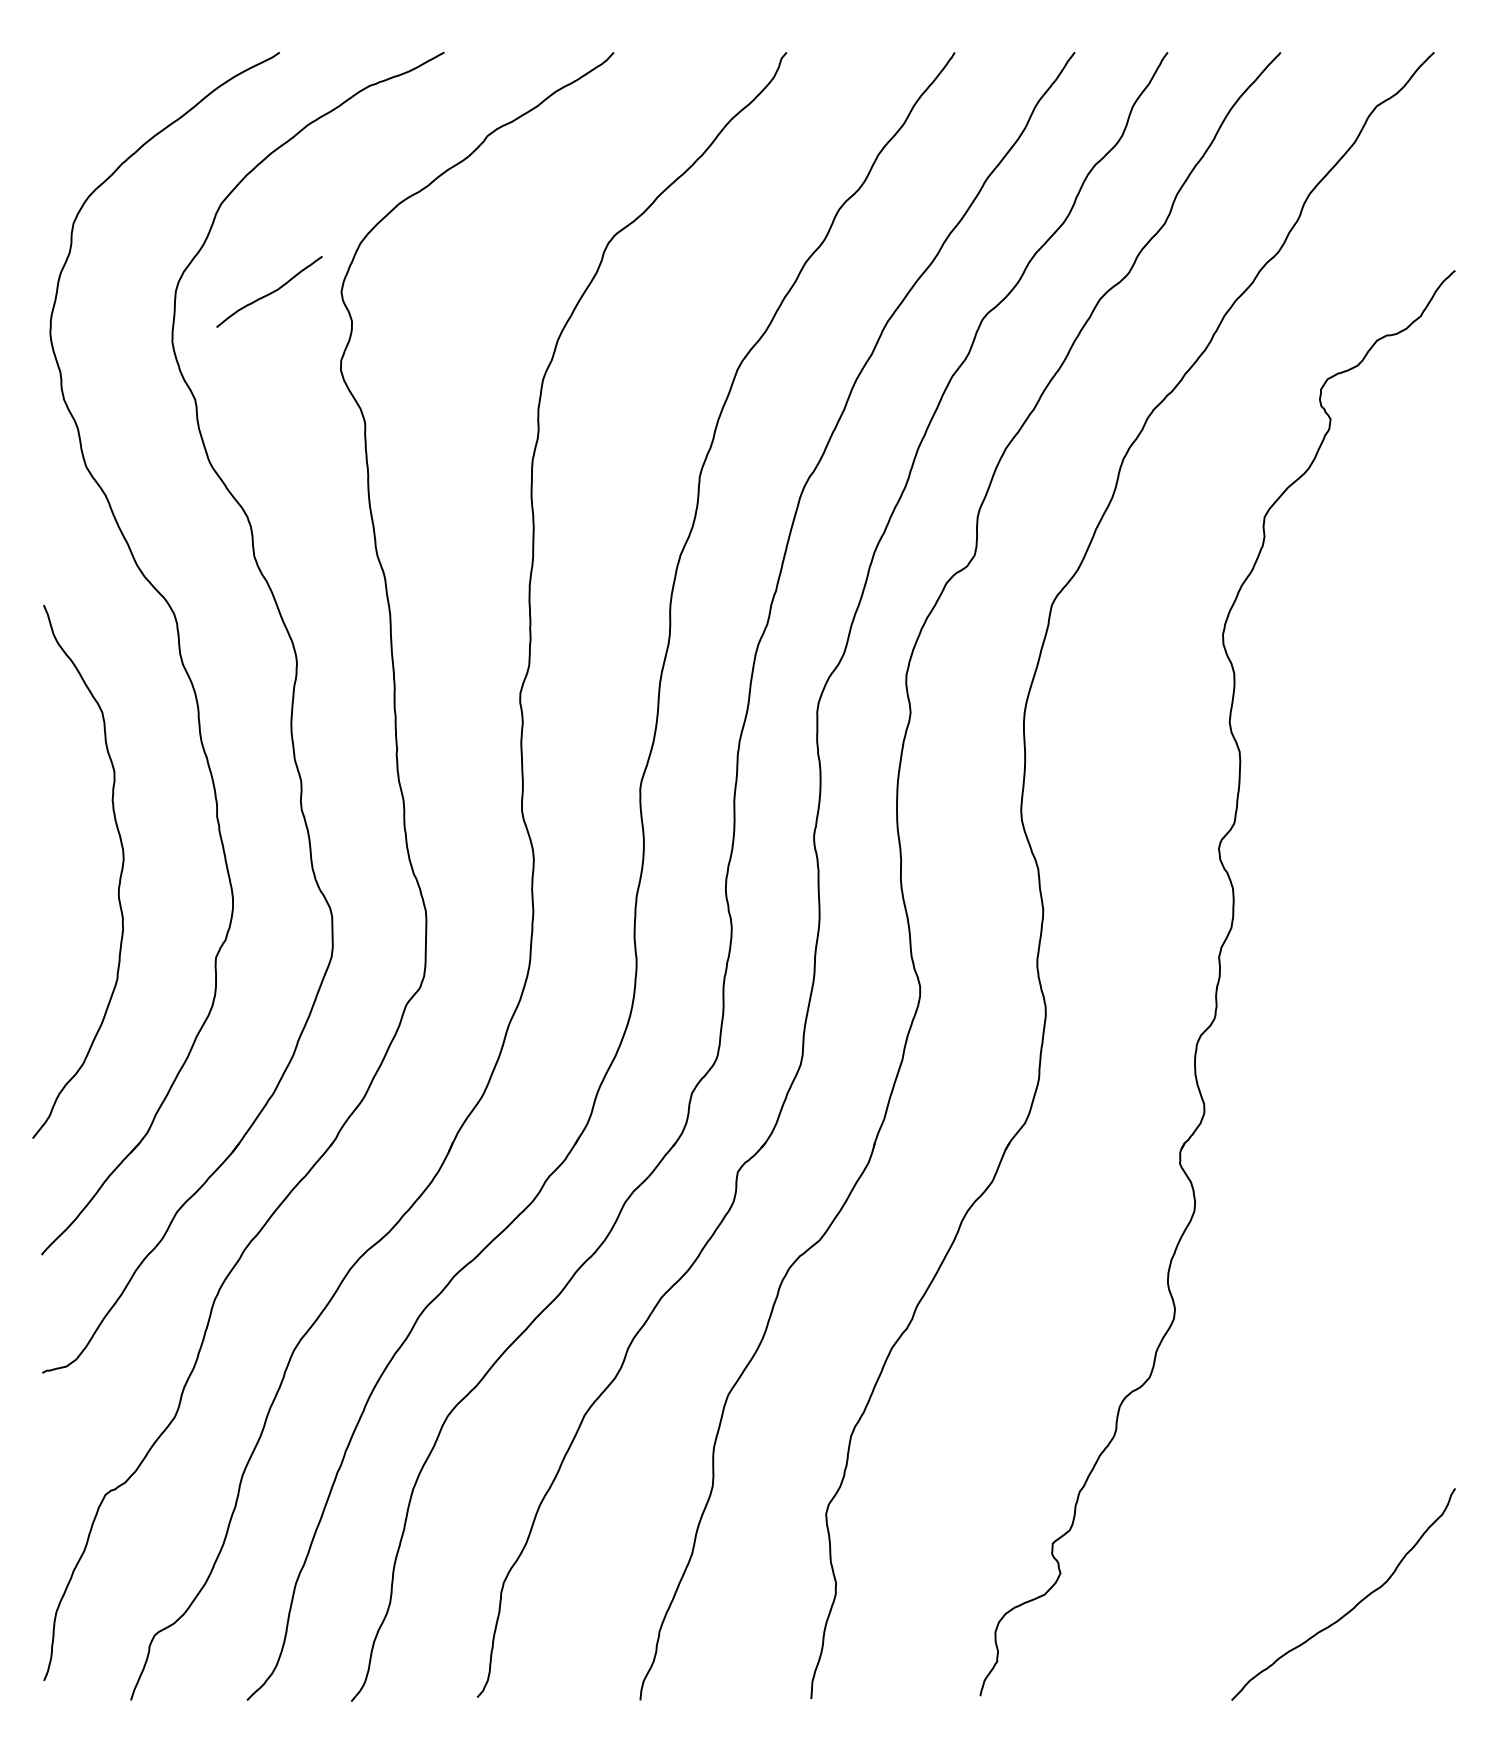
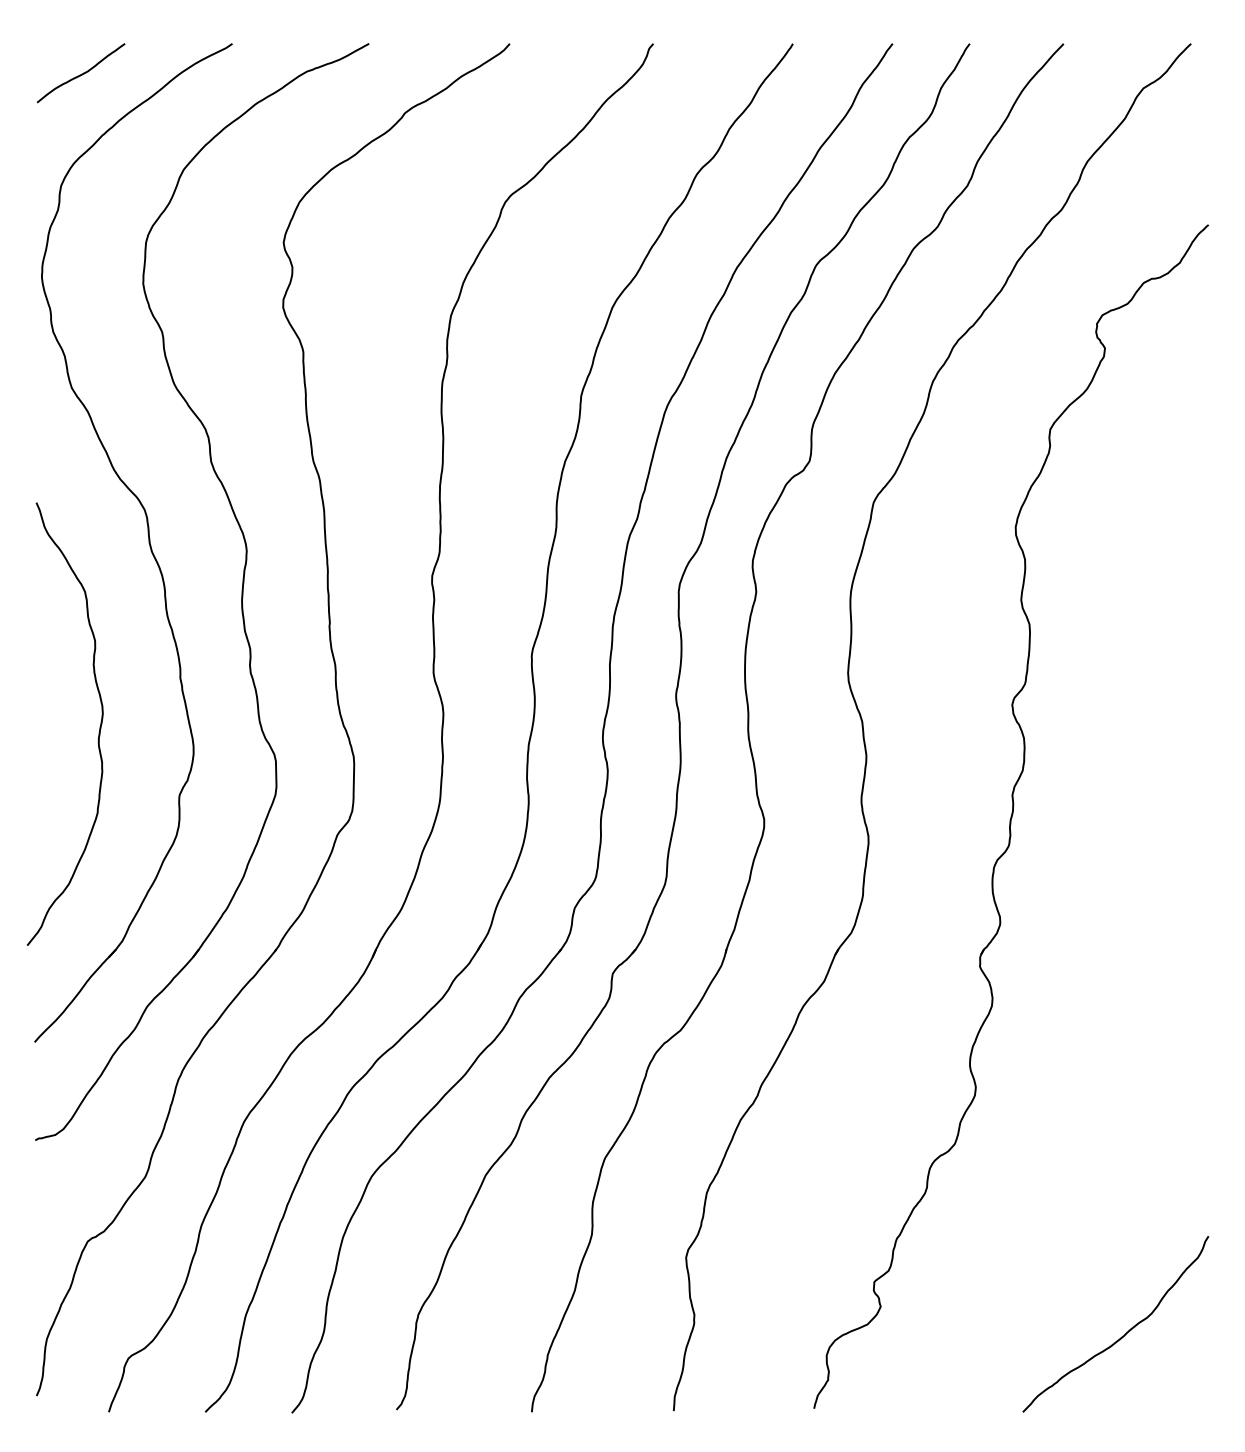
curve: (270, 292) -> (81, 73), moved

